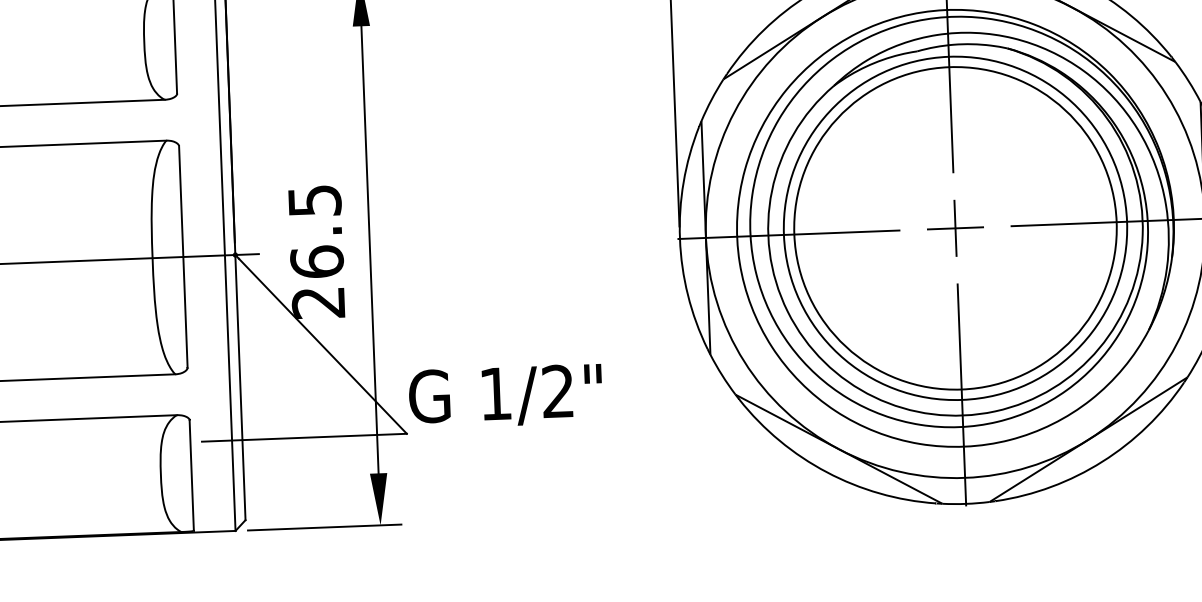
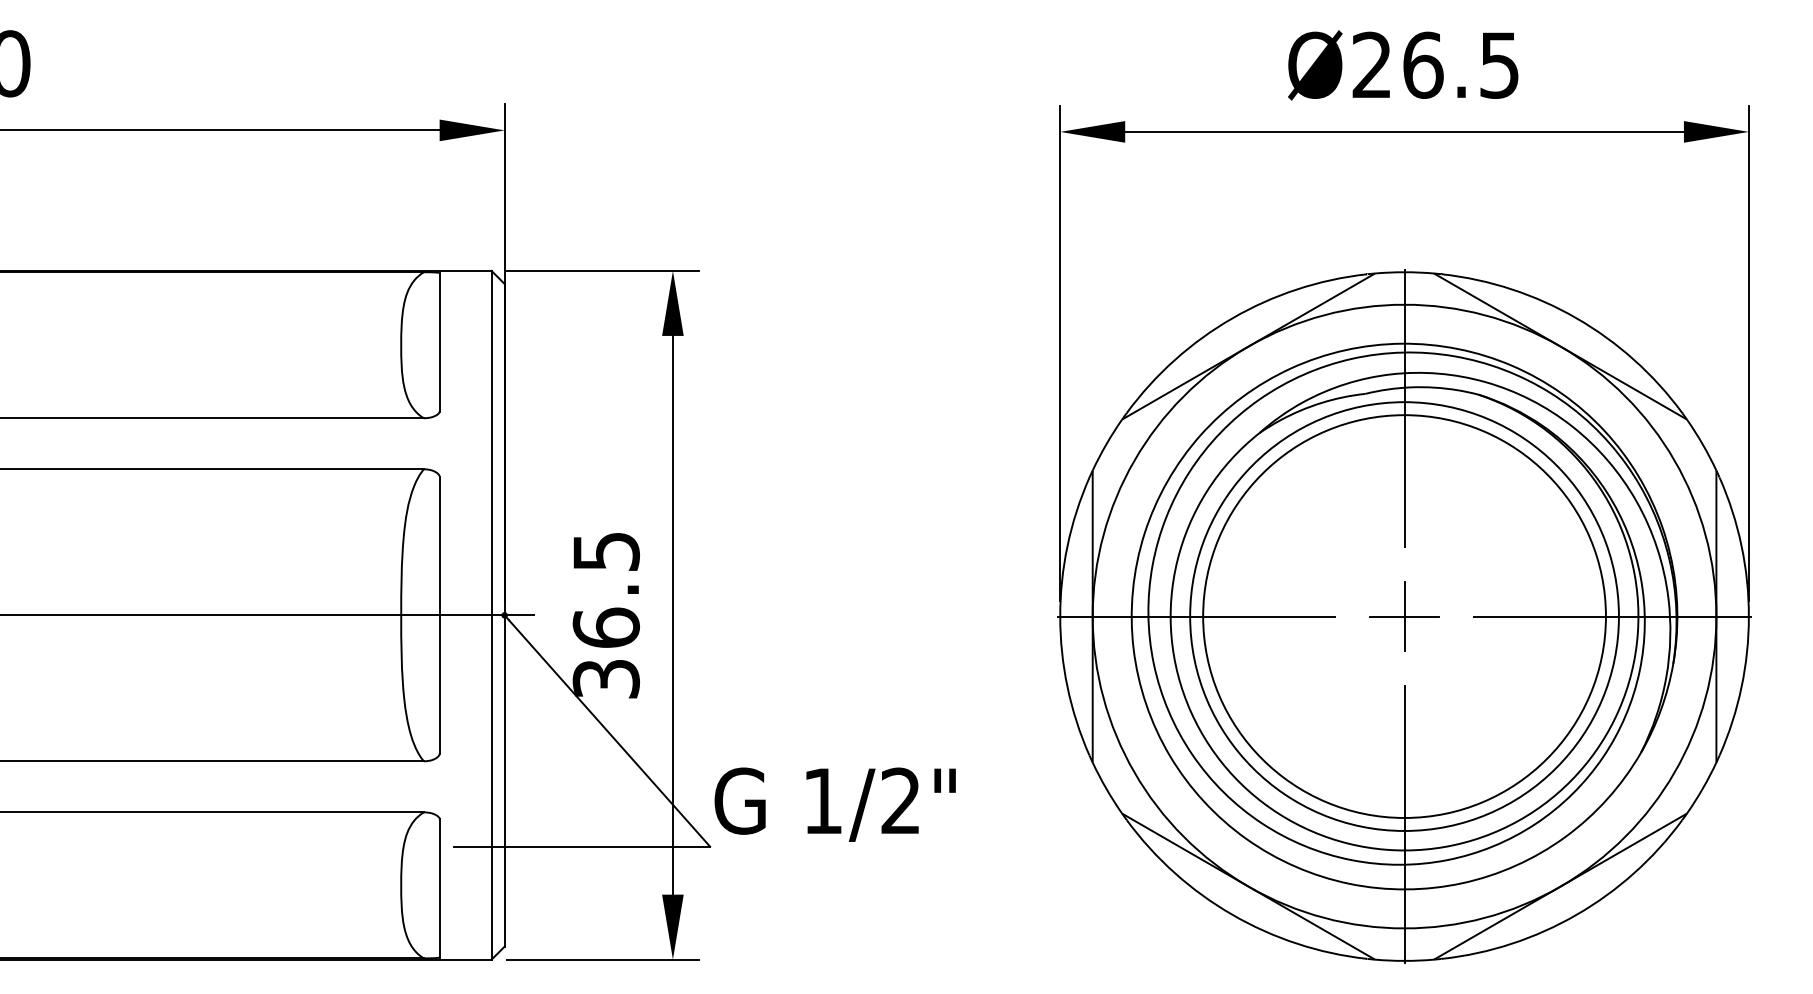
text: (318, 303) -> (605, 679), 26.5 -> 36.5

